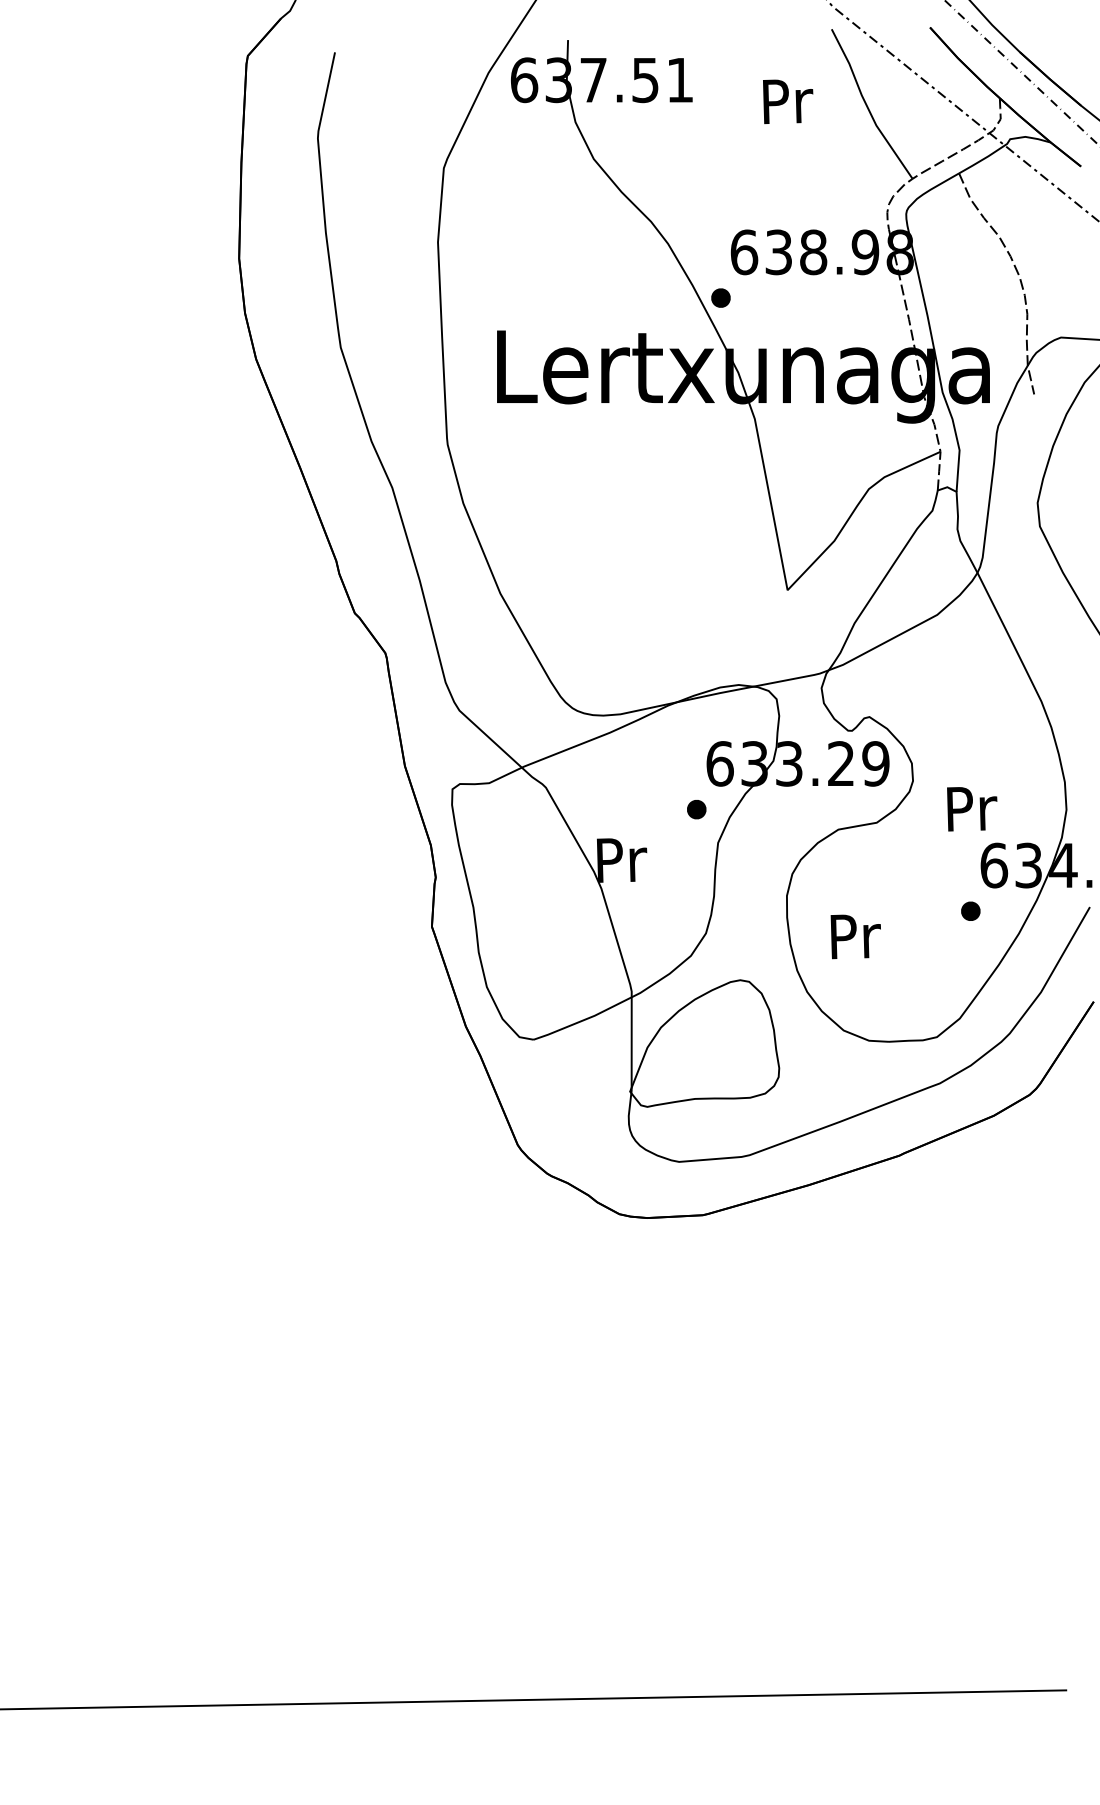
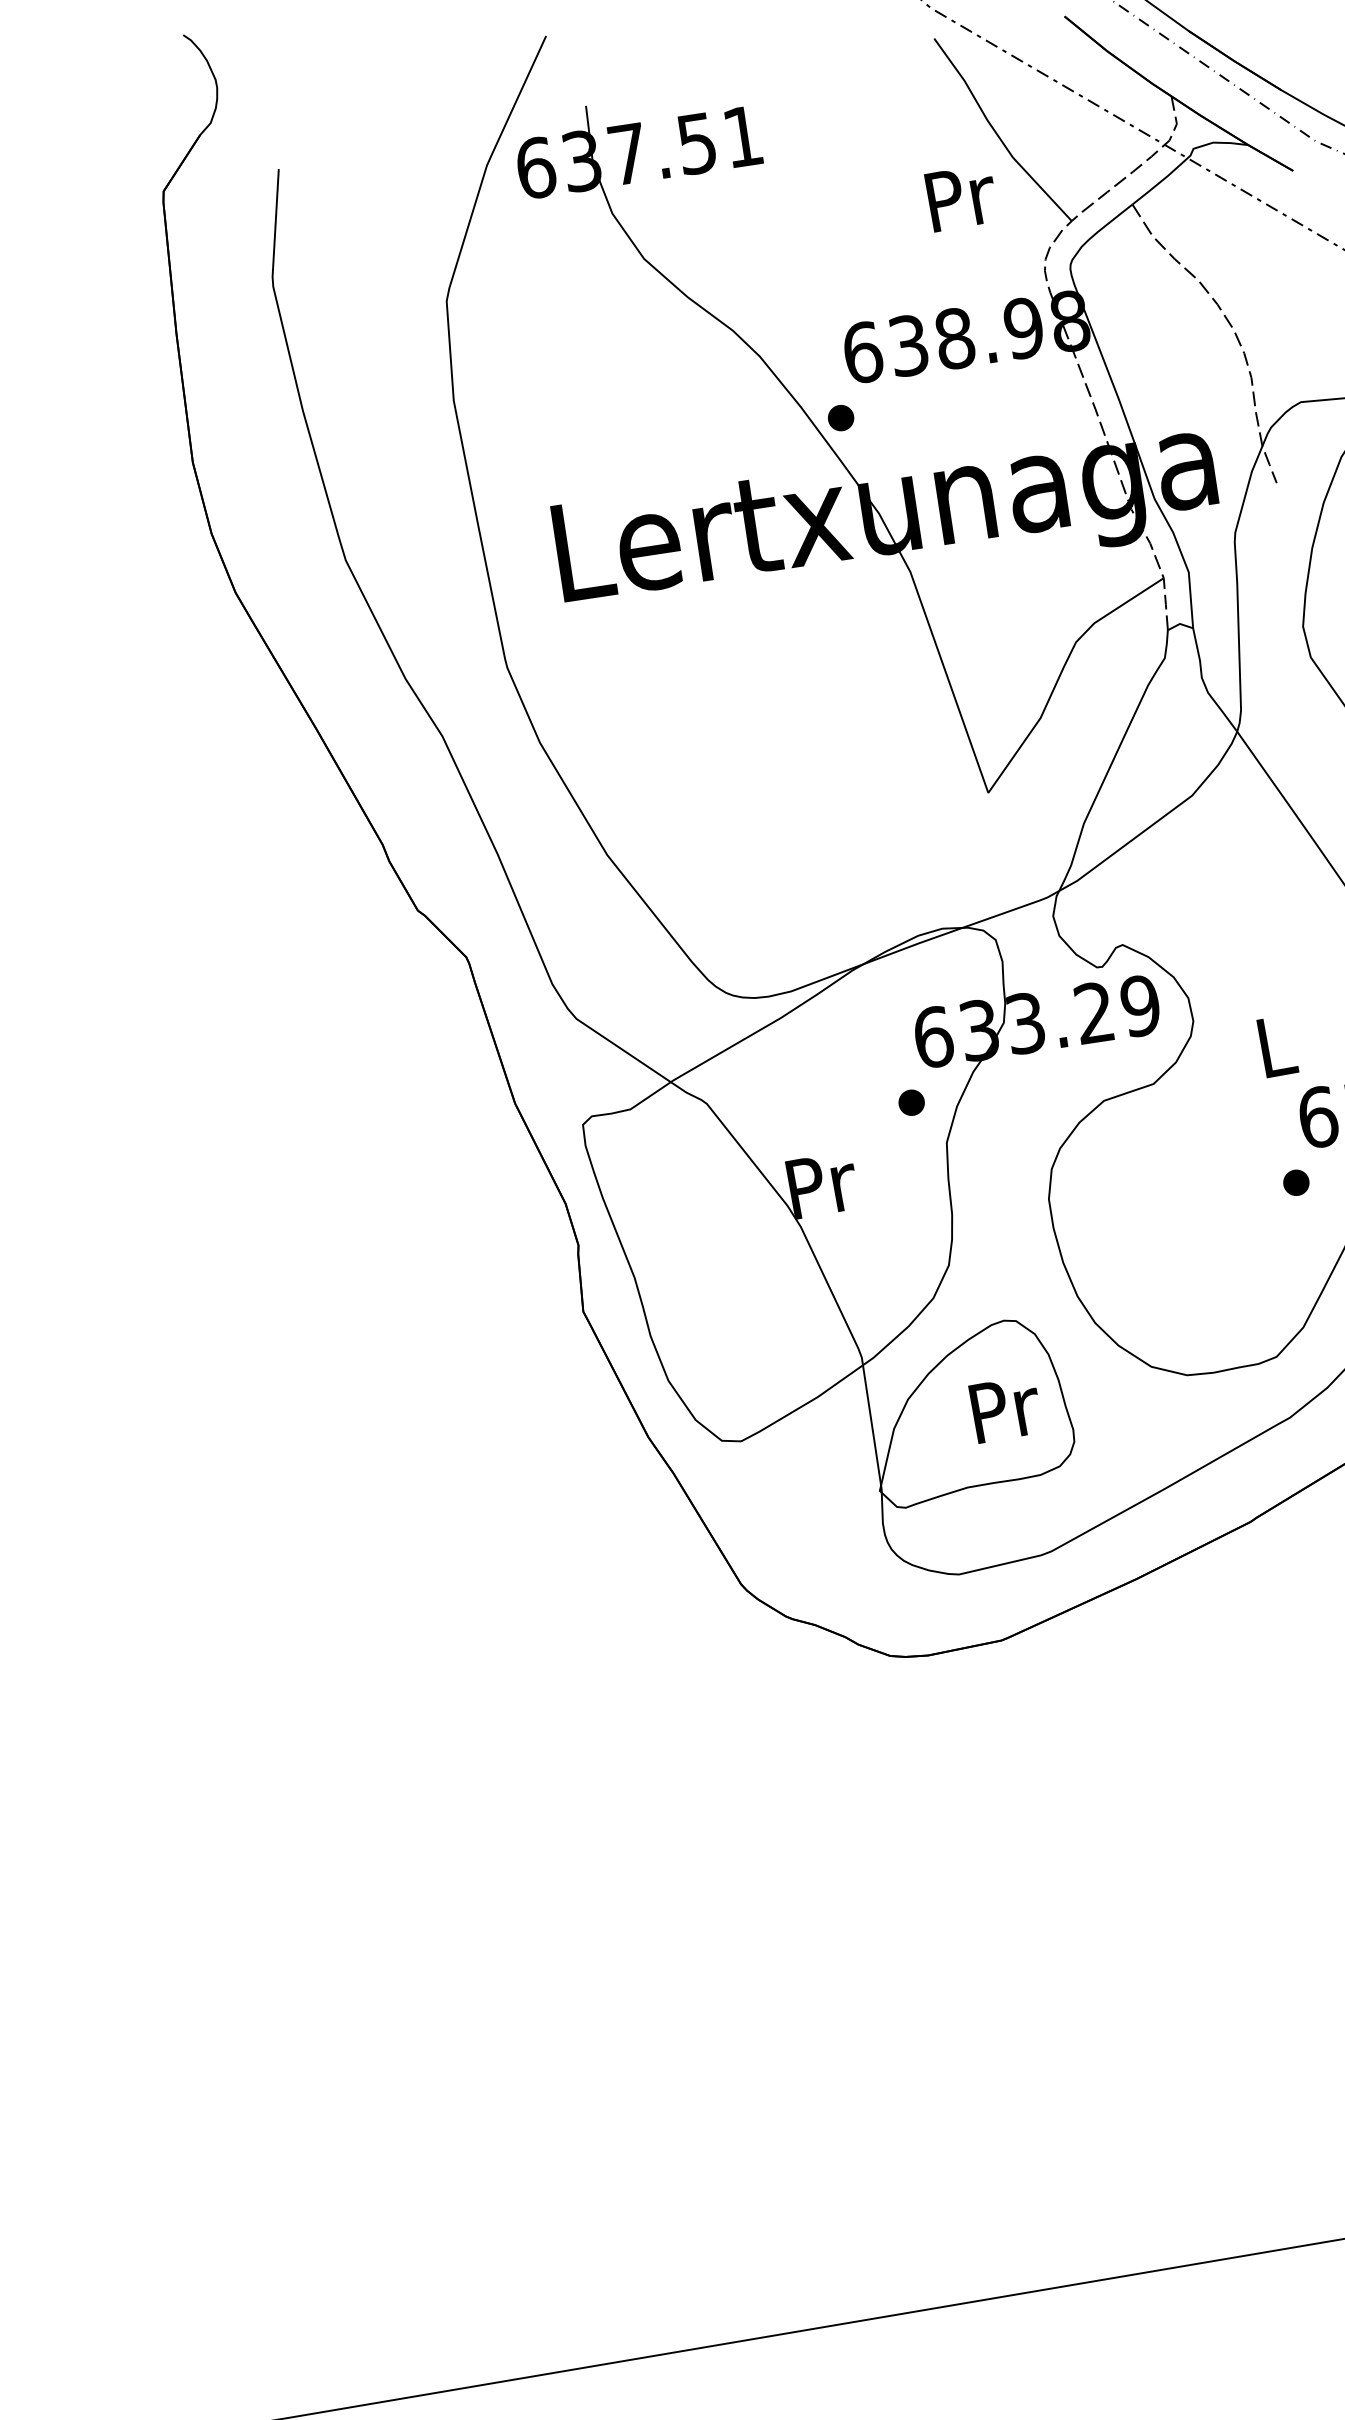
text: (788, 101) -> (962, 197), moved
text: (972, 809) -> (1278, 1047), Pr -> L
text: (855, 936) -> (1005, 1409), moved

